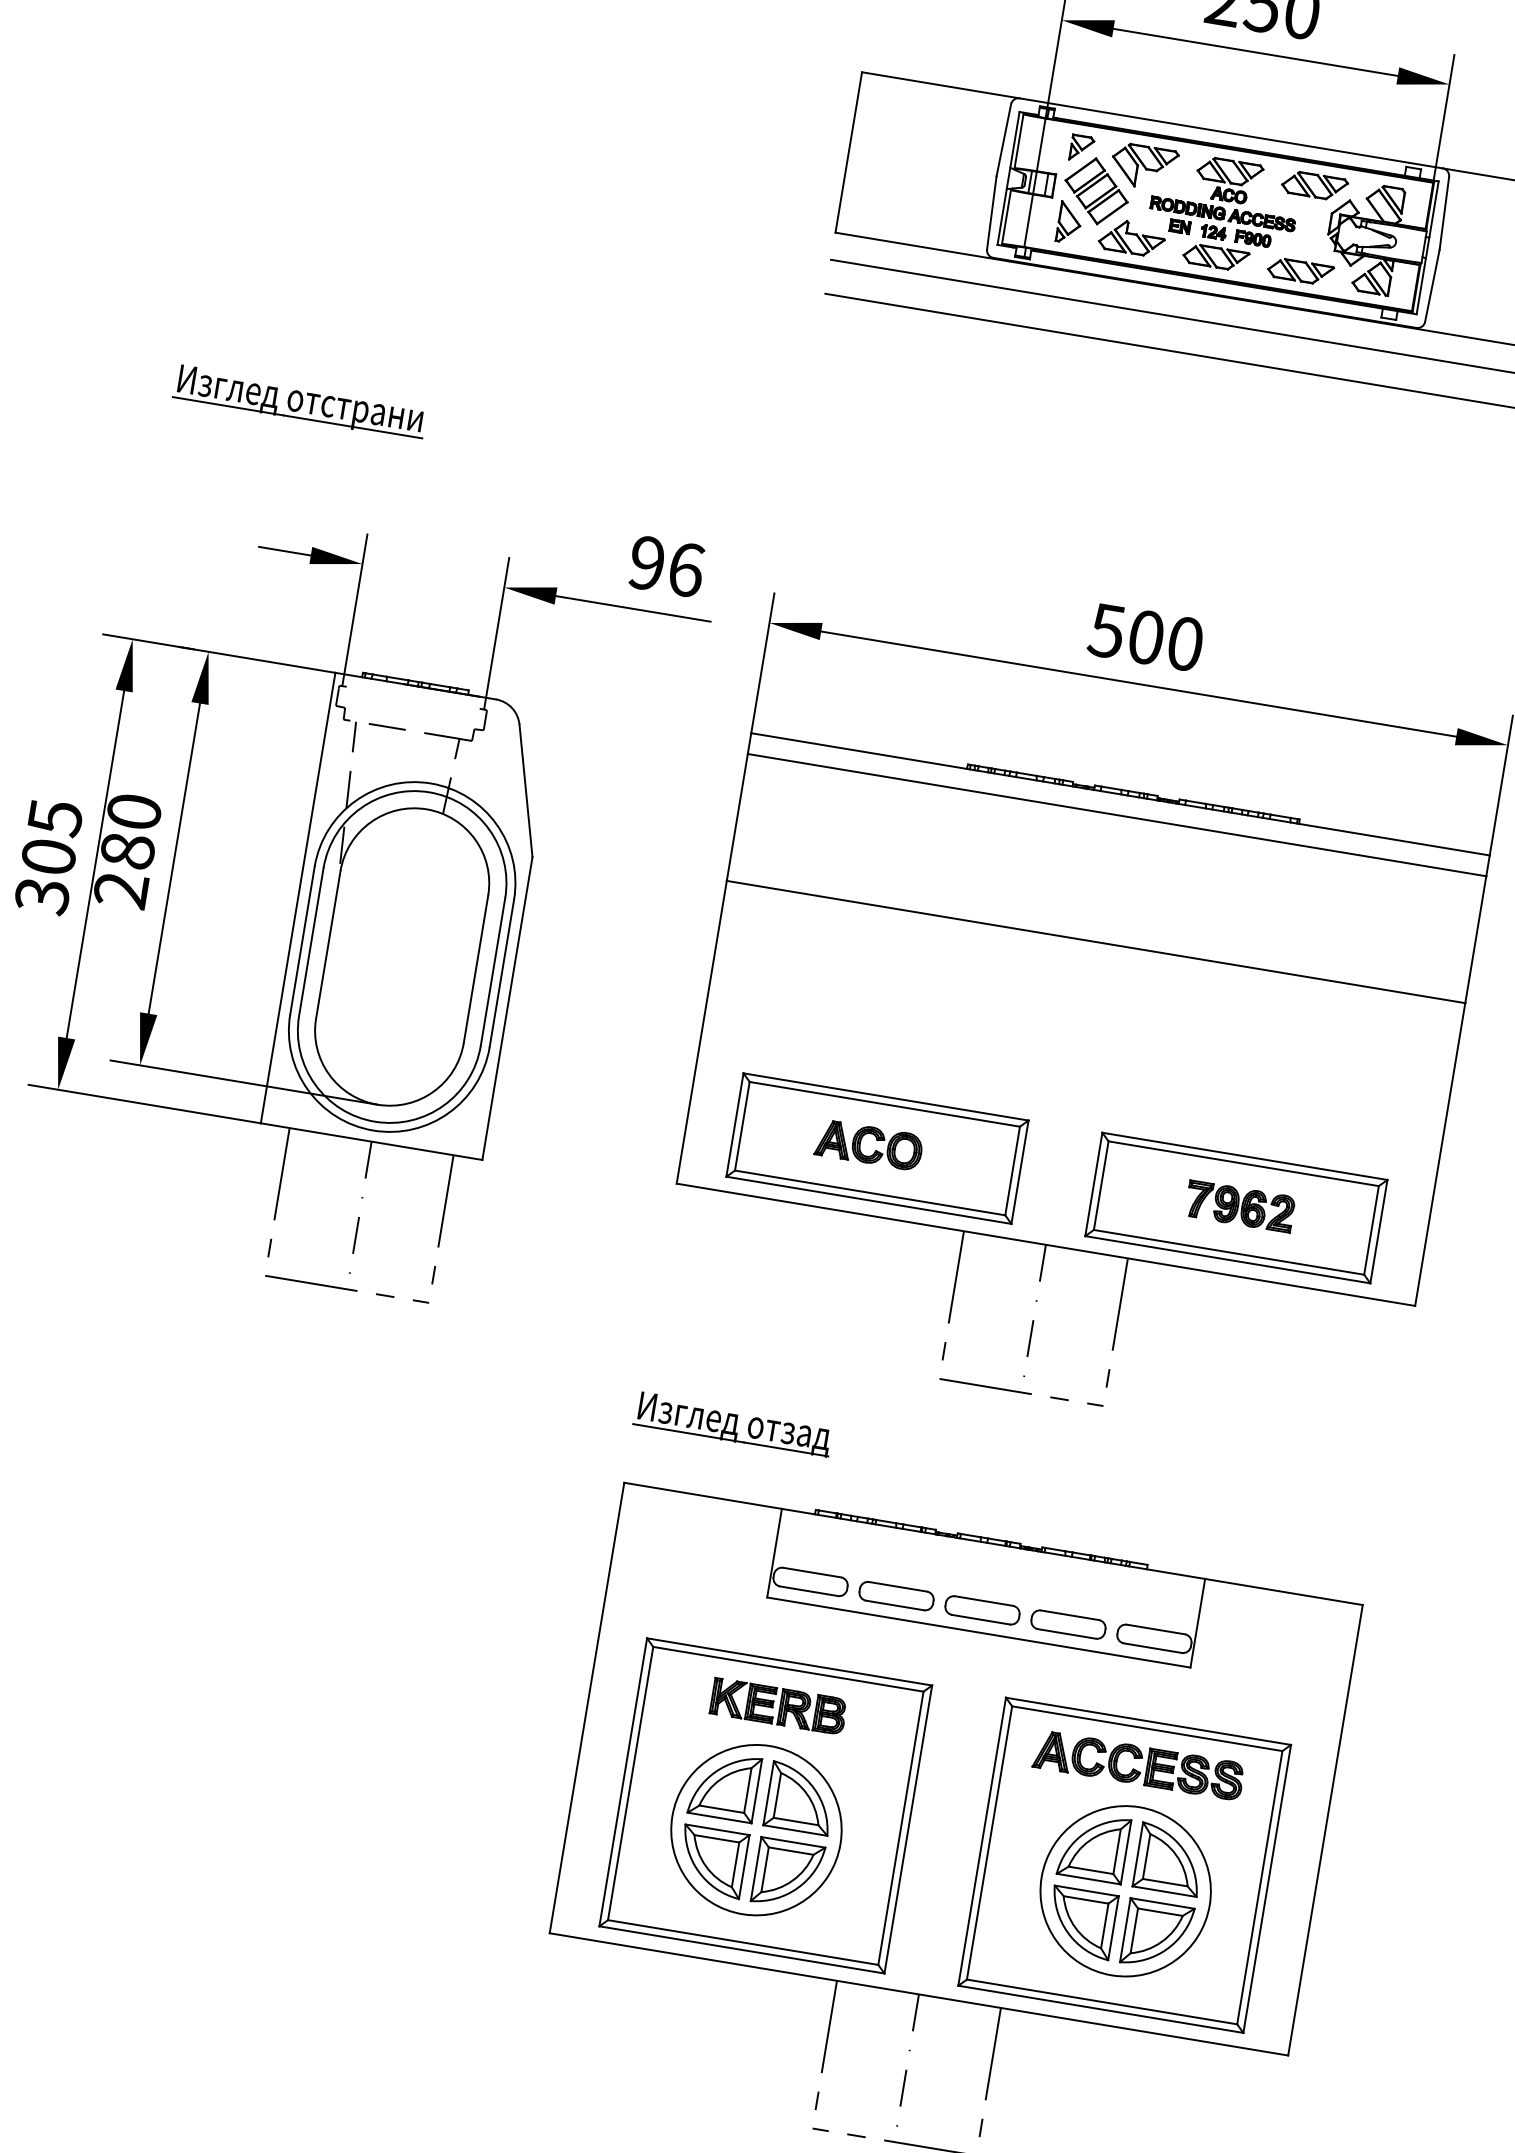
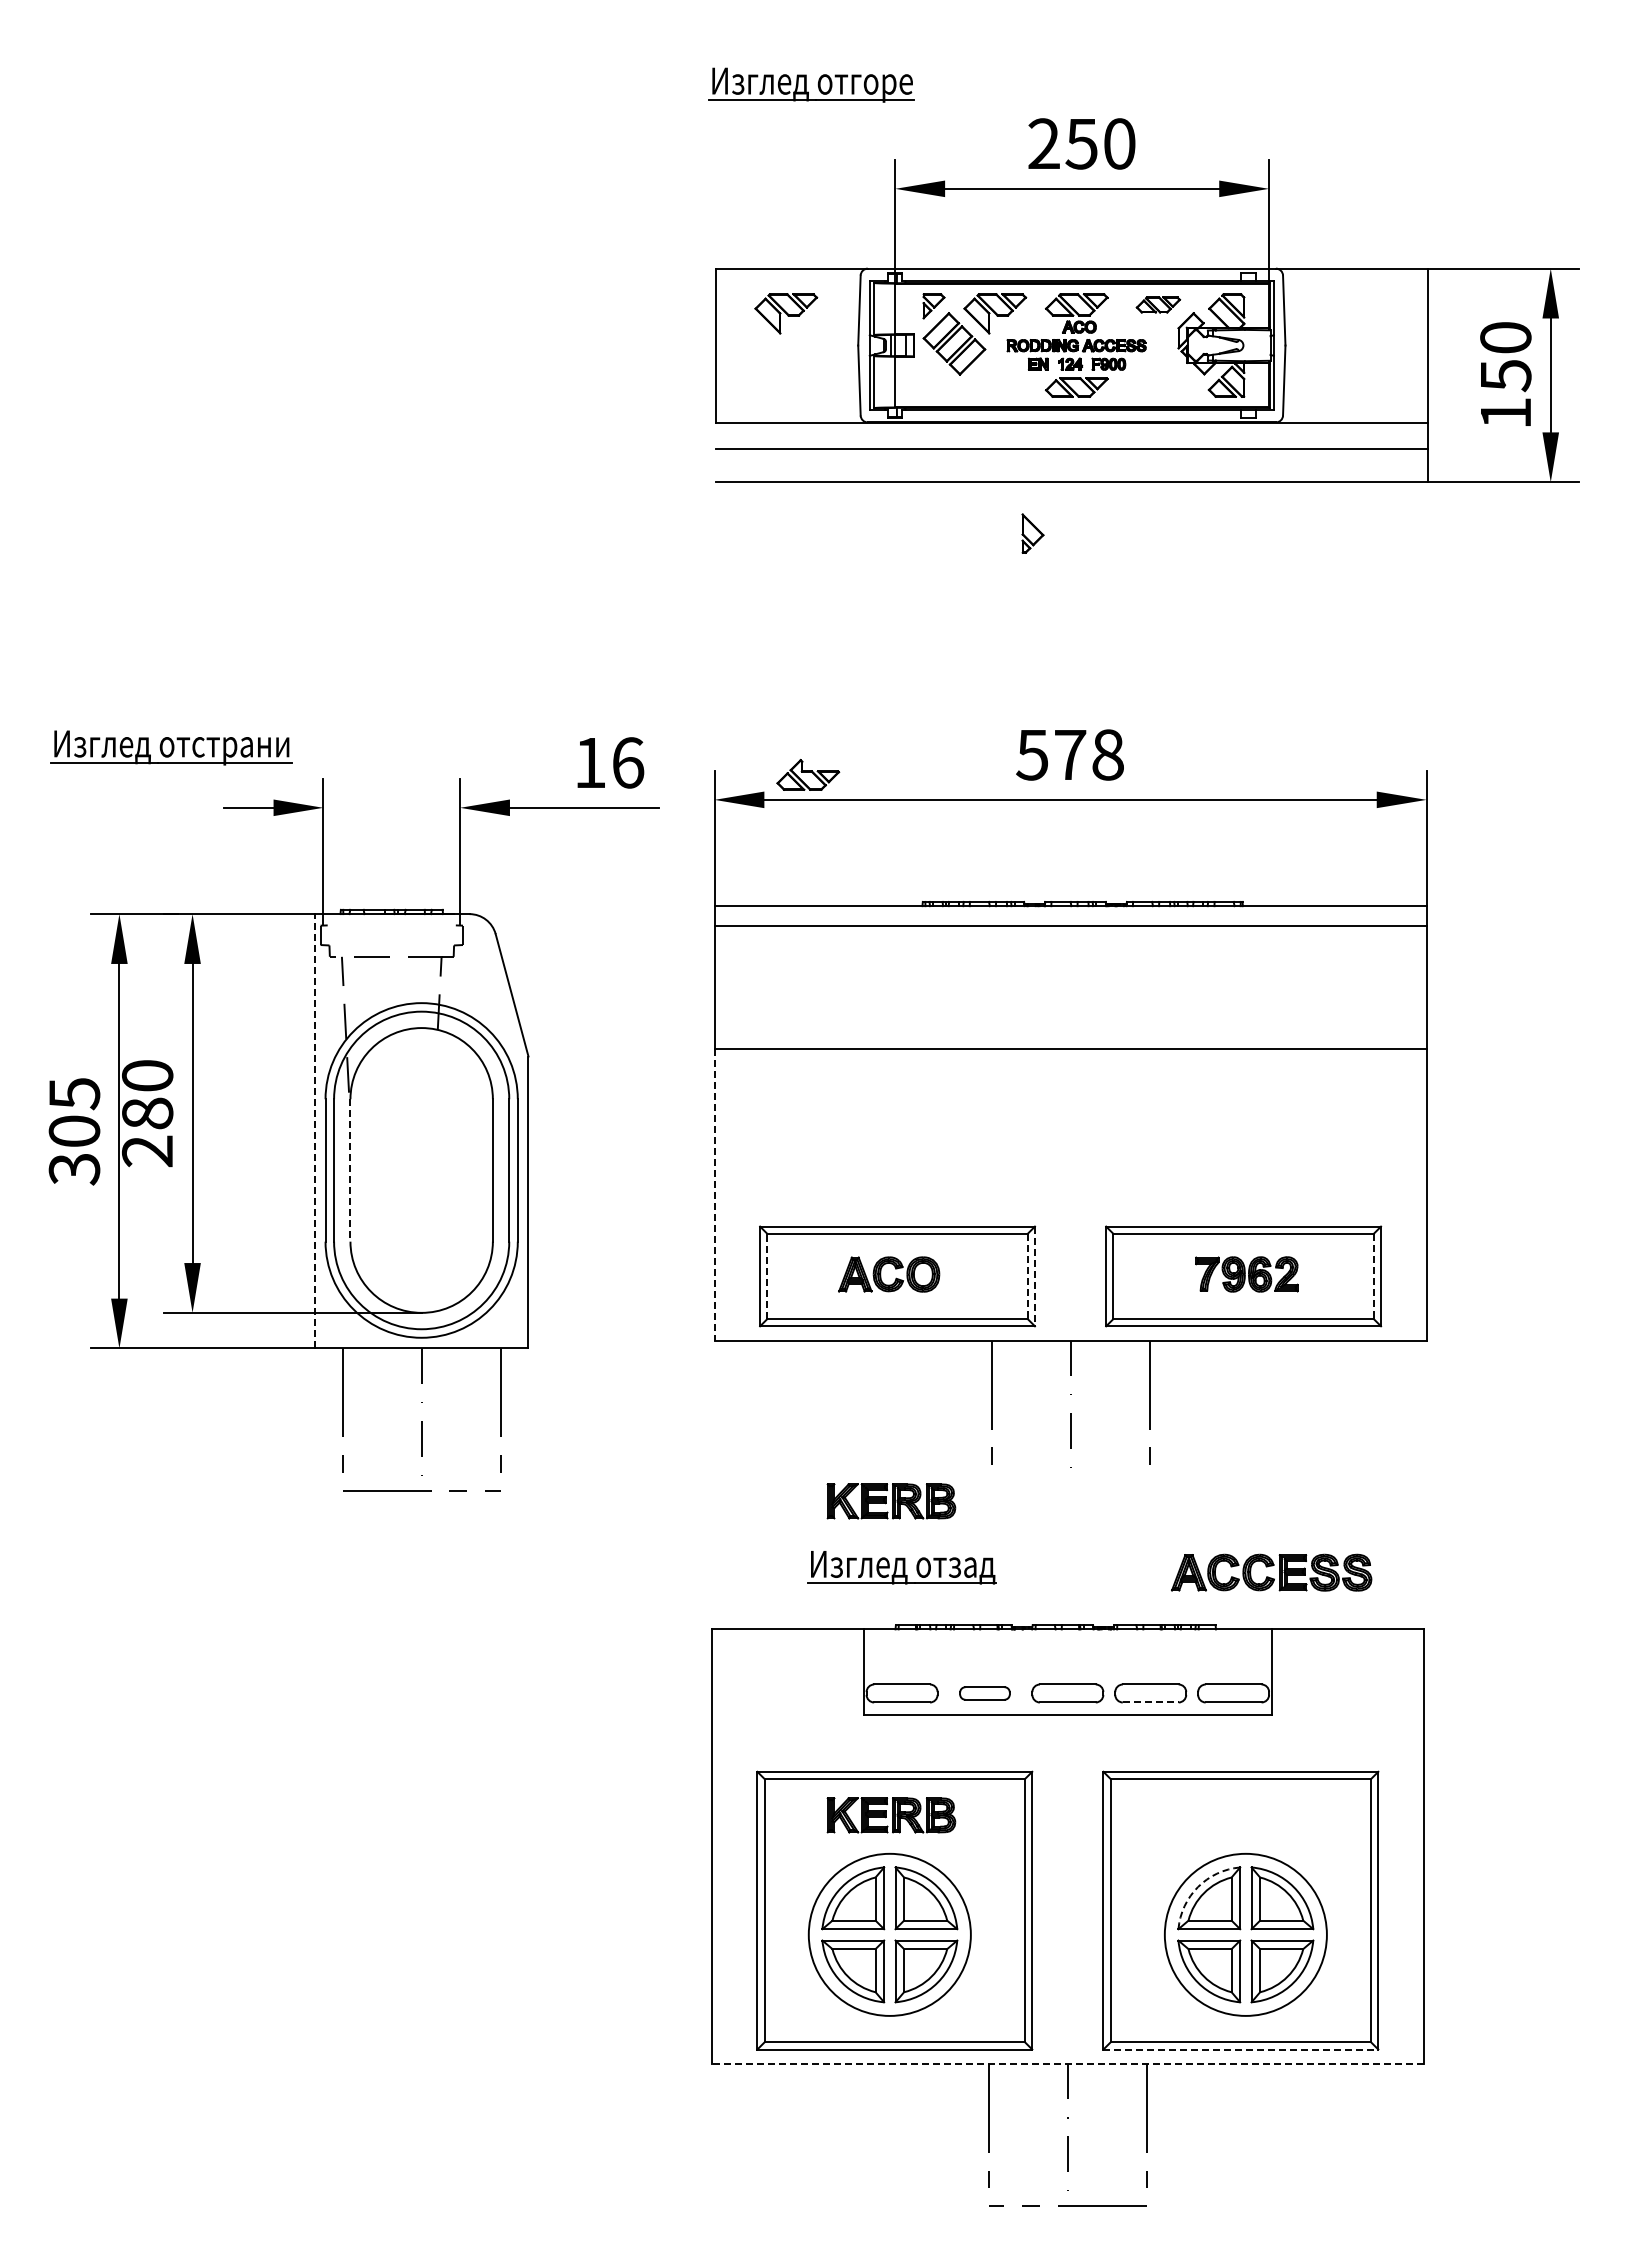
part: (927, 130) -> (786, 313), added
part: (1314, 185) -> (1158, 304), size x0.7
part: (1069, 222) -> (1032, 533), moved
part: (1132, 237) -> (808, 774), moved
part: (1300, 271) -> (1158, 387), removed
part: (299, 402) -> (171, 747), moved
text: (646, 562) -> (589, 762), 96 -> 16
text: (1166, 640) -> (1089, 754), 500 -> 578
line: (297, 897) -> (314, 1130), solid -> dashed
line: (328, 944) -> (350, 1170), solid -> dashed
line: (701, 1032) -> (714, 1194), solid -> dashed
line: (742, 1126) -> (767, 1276), solid -> dashed
line: (1012, 1171) -> (1027, 1276), solid -> dashed
line: (1019, 1172) -> (1034, 1276), solid -> dashed
line: (1371, 1230) -> (1373, 1276), solid -> dashed
part: (832, 1380) -> (891, 1501), added
line: (1021, 1392) -> (1070, 1482), removed
part: (732, 1424) -> (901, 1567), moved
part: (896, 1596) -> (984, 1693), size x0.7
line: (1066, 1633) -> (1150, 1702), solid -> dashed
part: (1138, 1765) -> (1271, 1572), moved
arc: (1084, 1834) -> (1198, 1887), solid -> dashed
line: (918, 1994) -> (1067, 2063), solid -> dashed
line: (1101, 2009) -> (1241, 2049), solid -> dashed

